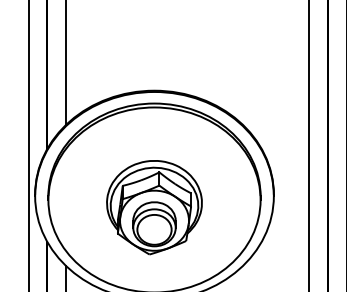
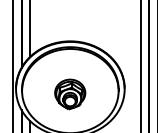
part: (152, 207) -> (69, 94), size x0.7

